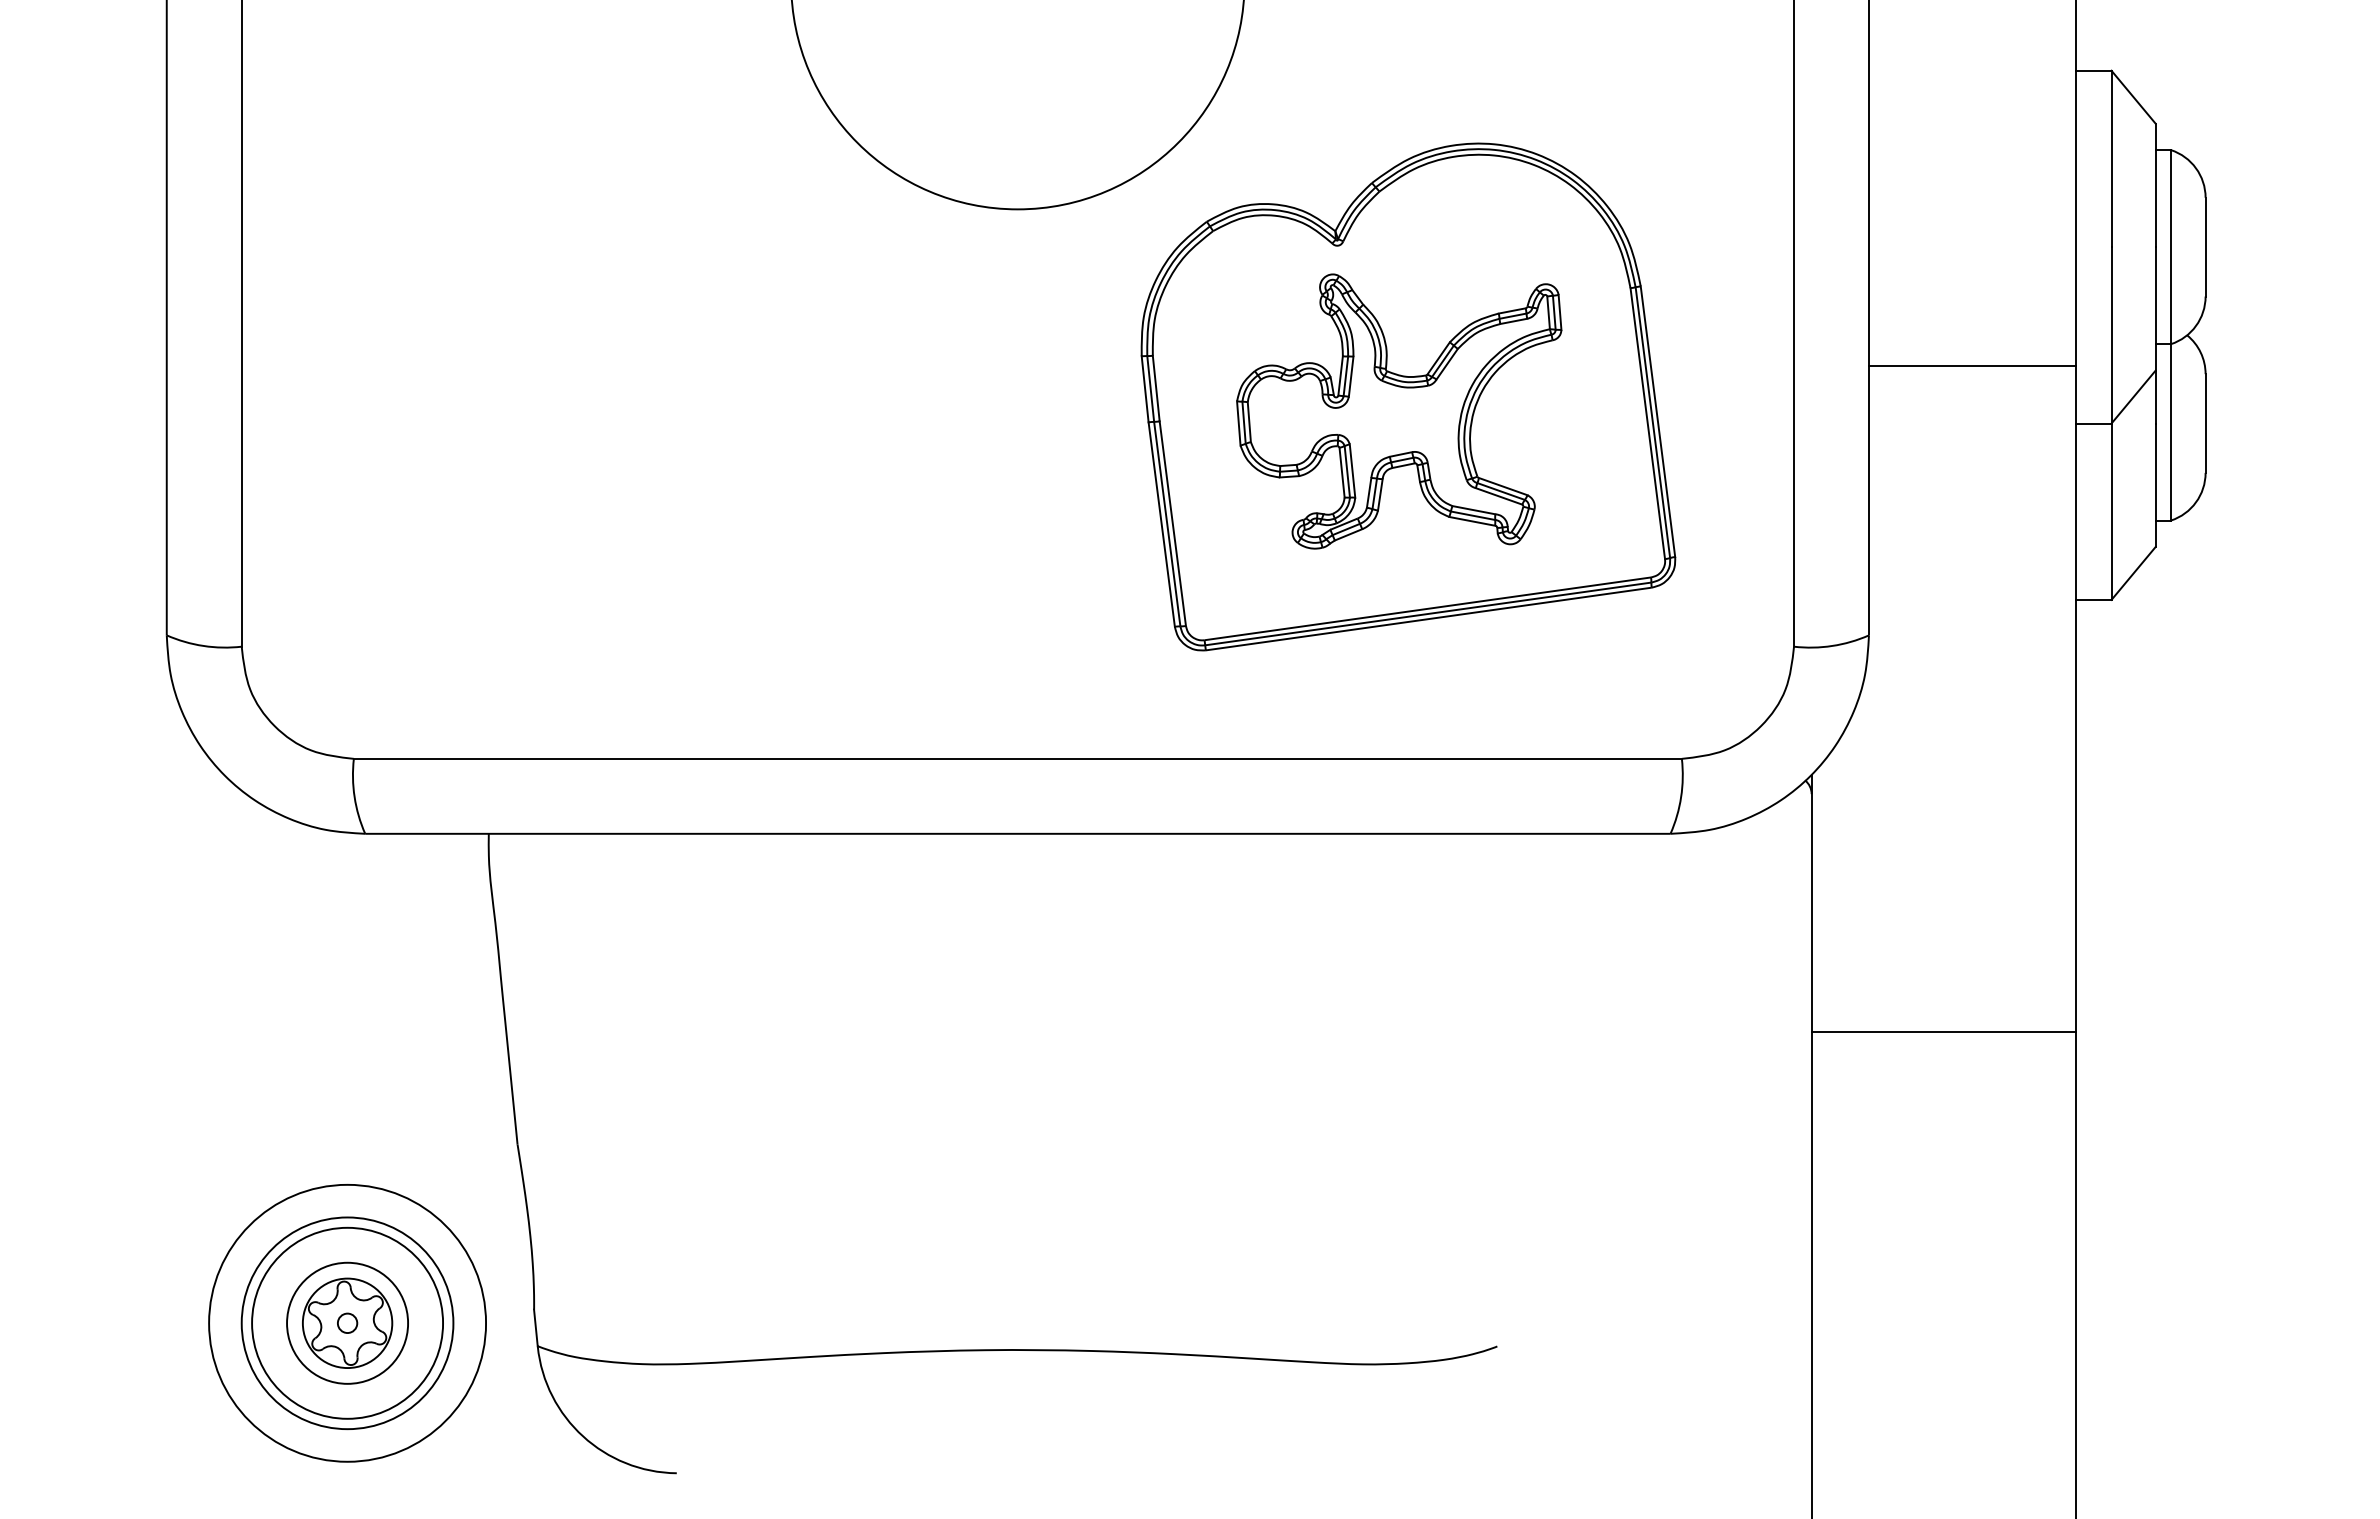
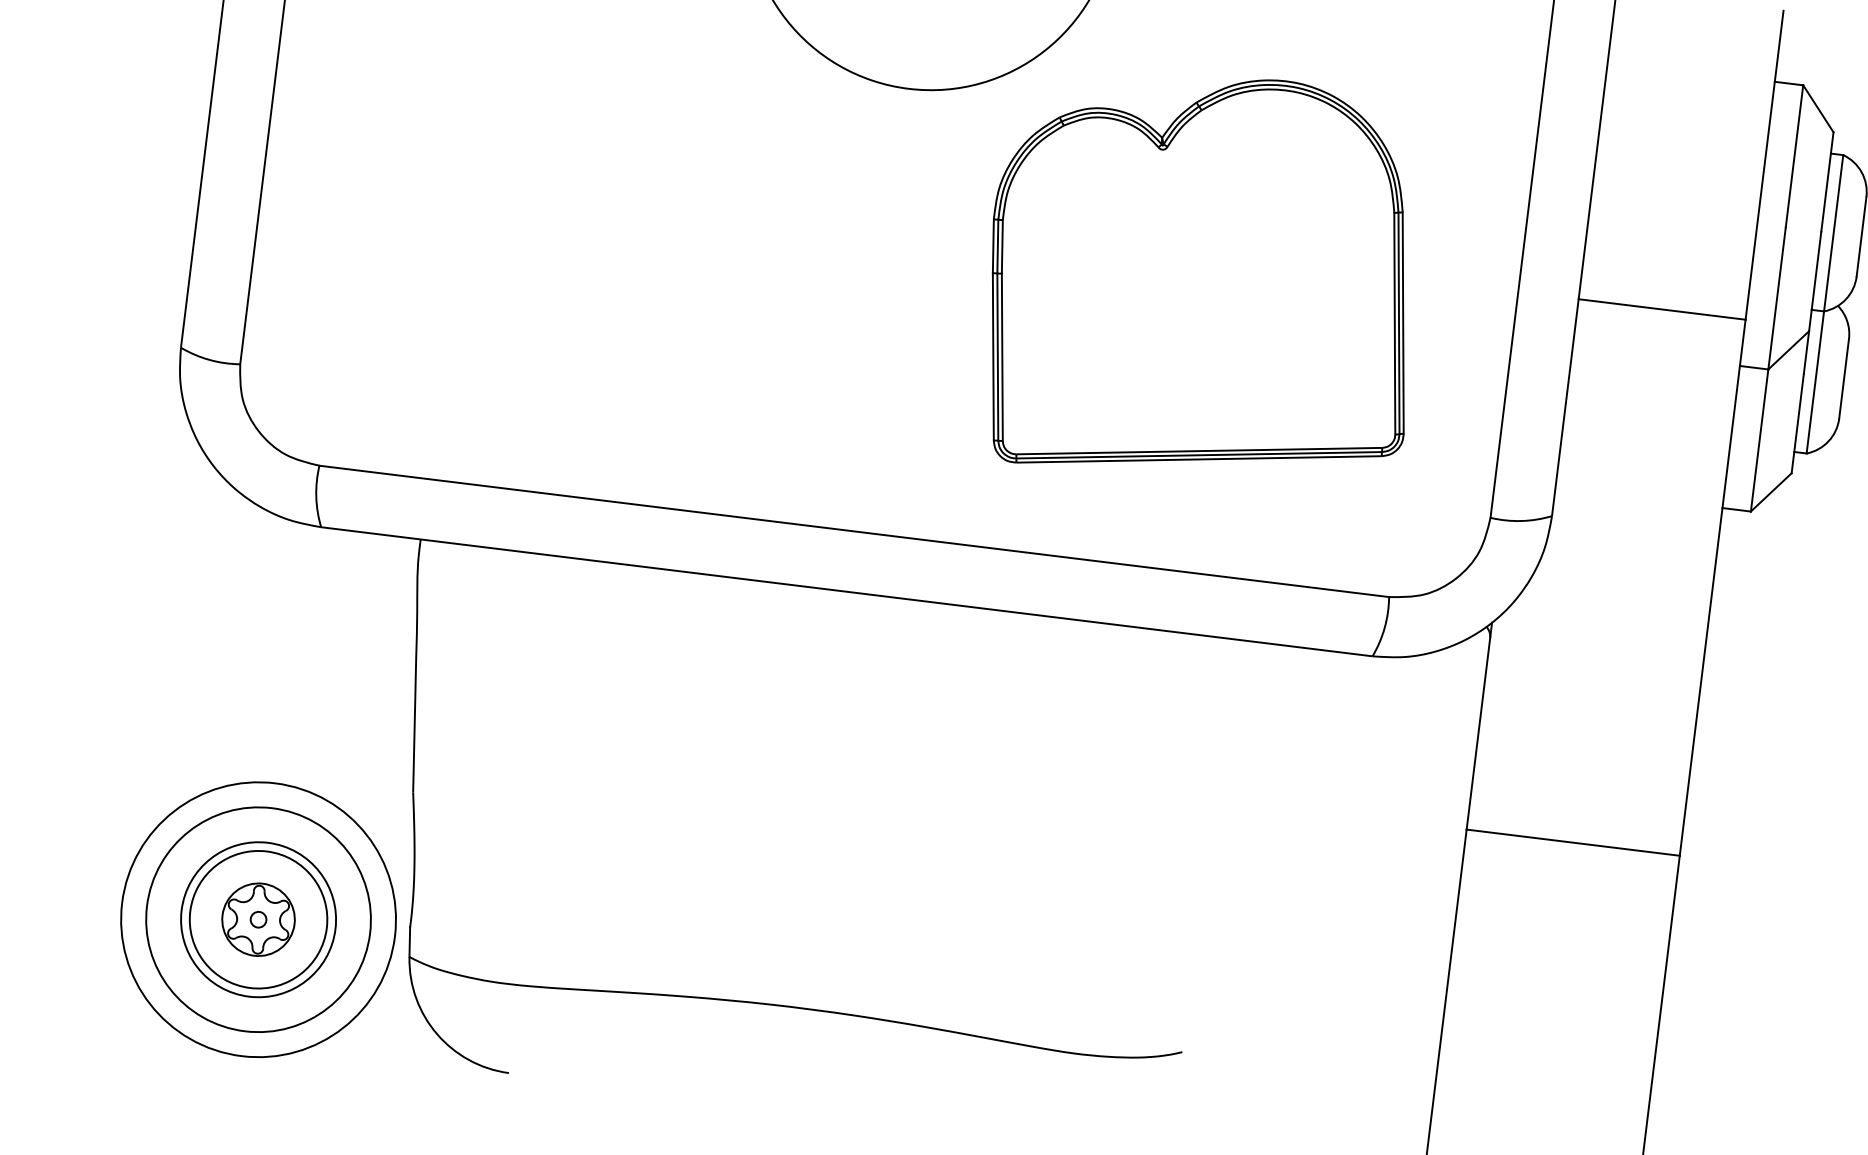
part: (1399, 411) -> (1196, 289), removed
circle: (347, 1322) -> (258, 919), size x1.4
circle: (347, 1323) -> (258, 919), size x1.6

